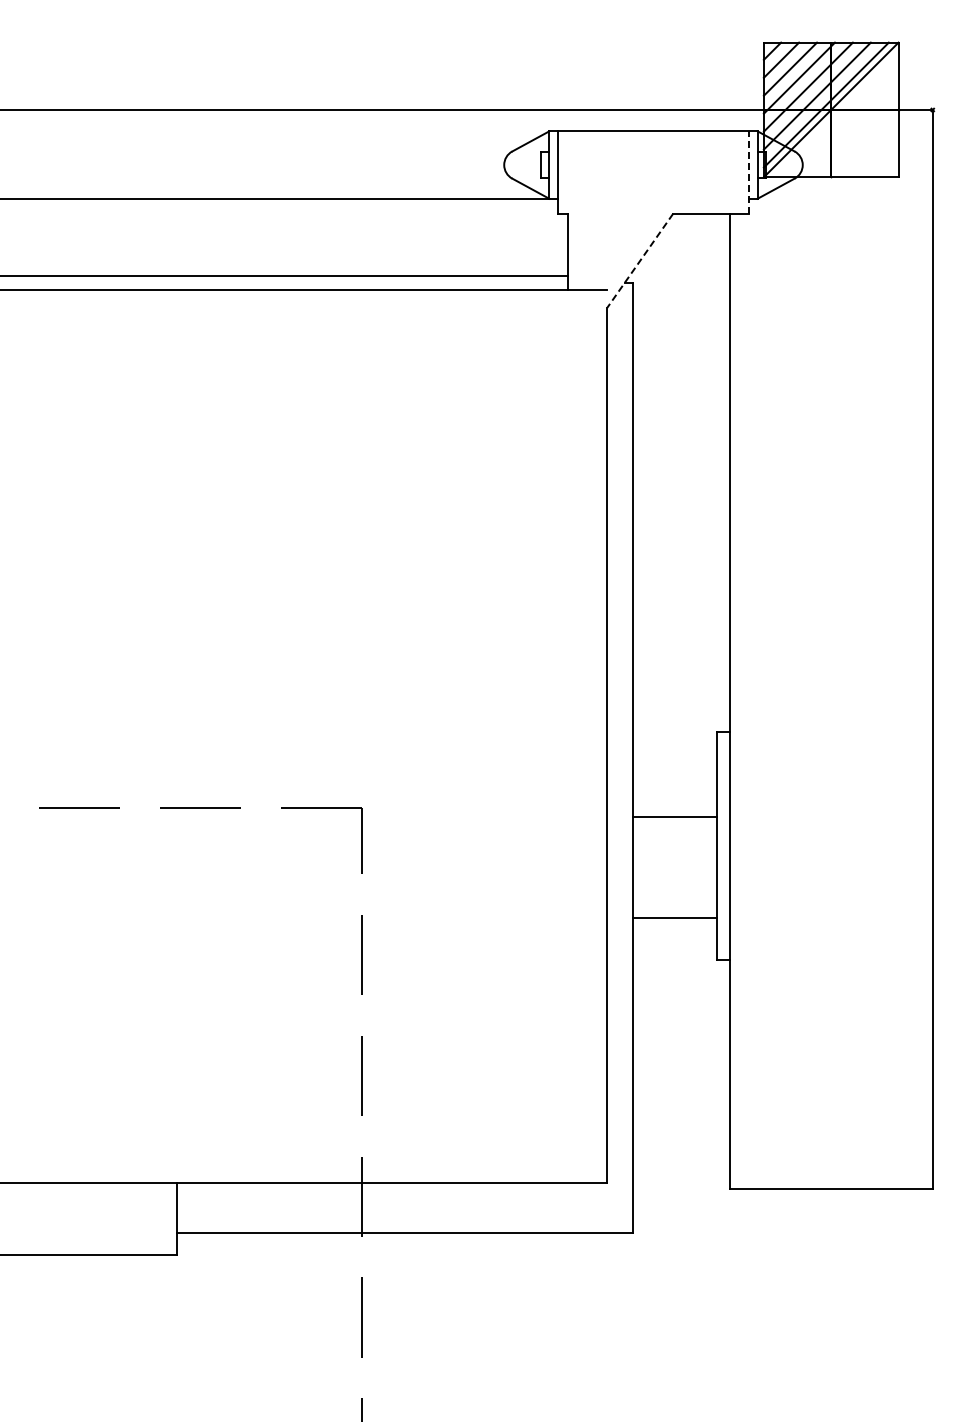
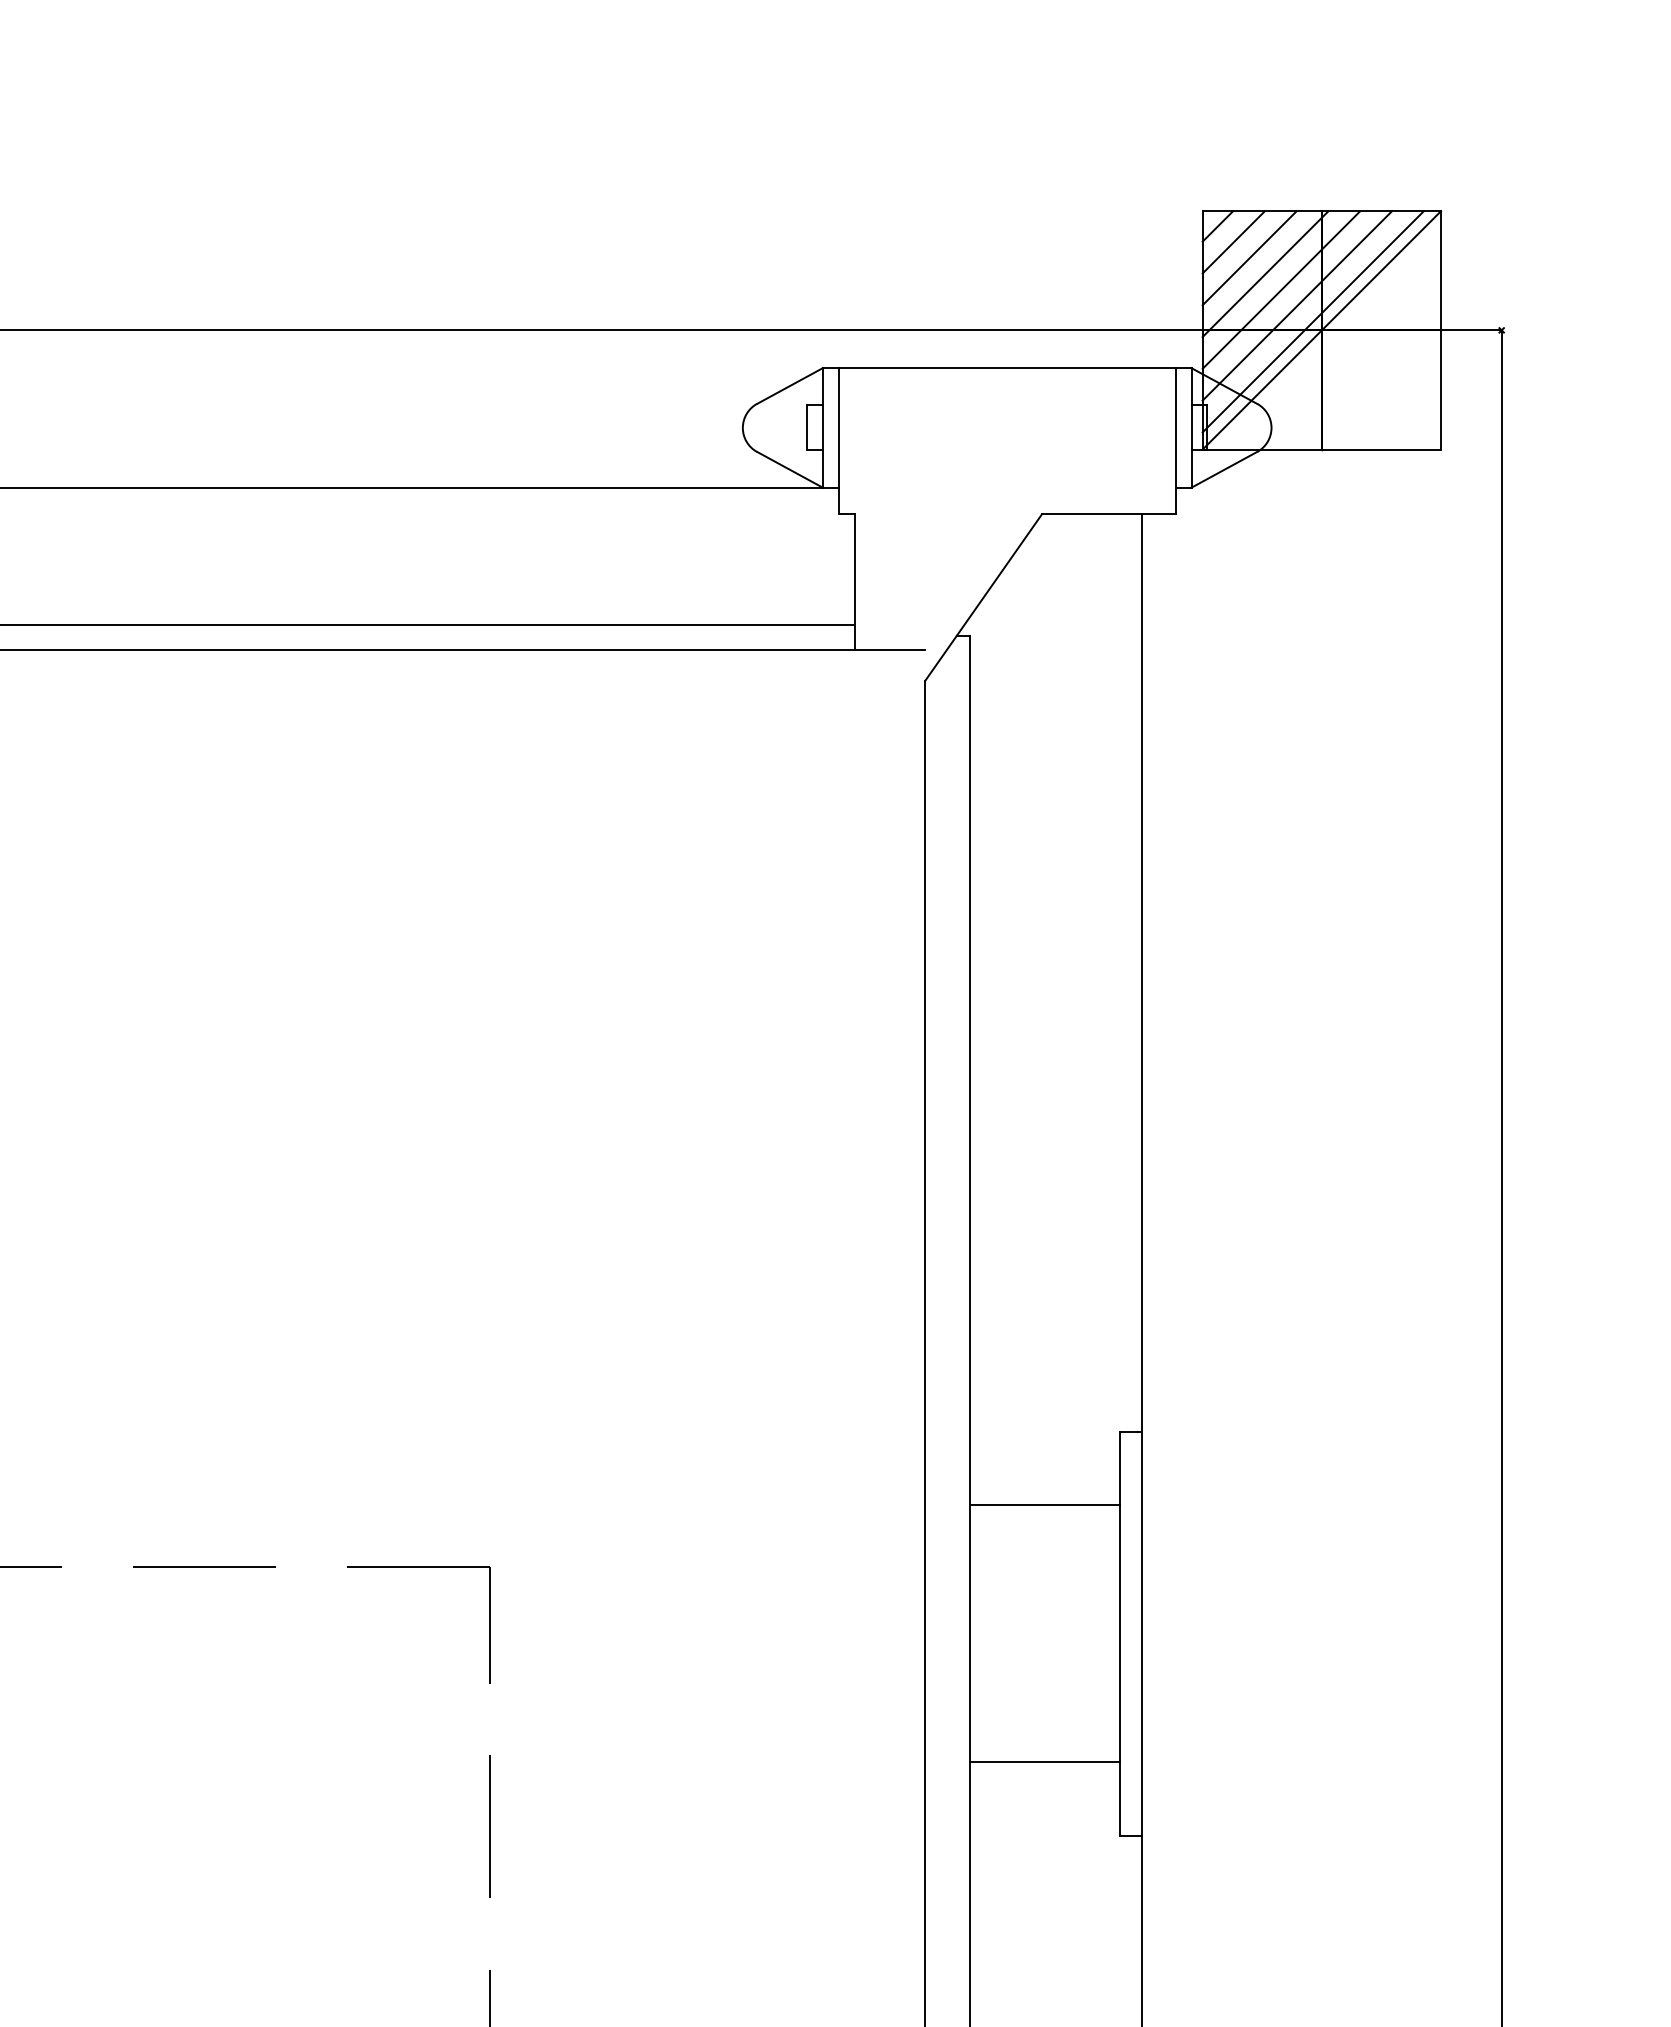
line: (748, 172) -> (1175, 441), dashed -> solid
line: (640, 260) -> (984, 596), dashed -> solid
line: (674, 816) -> (1044, 1505), moved

